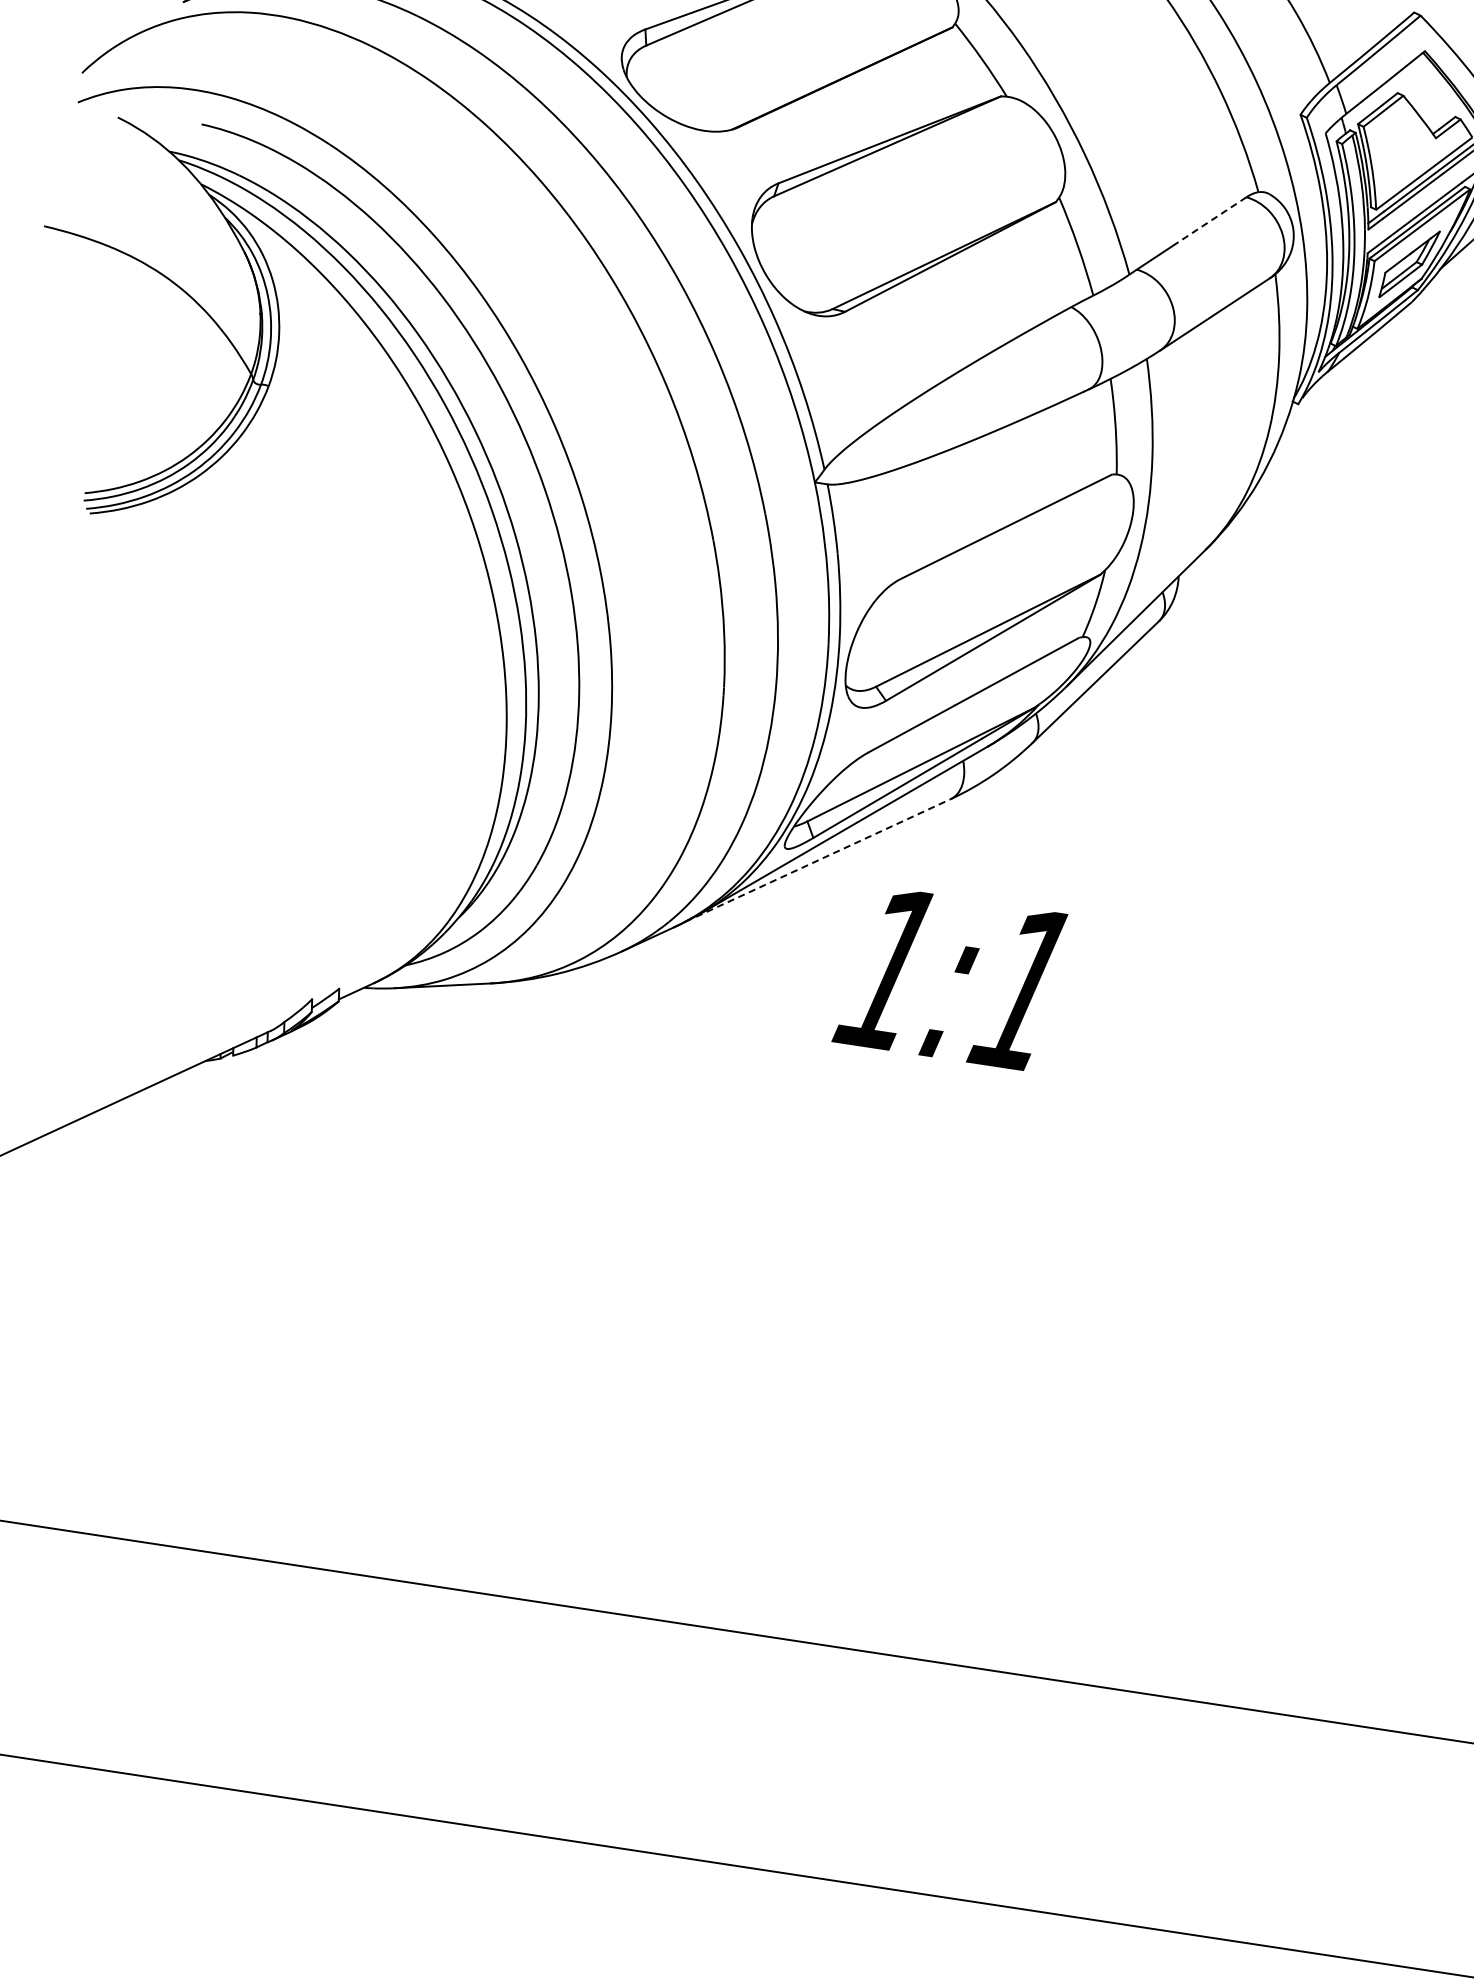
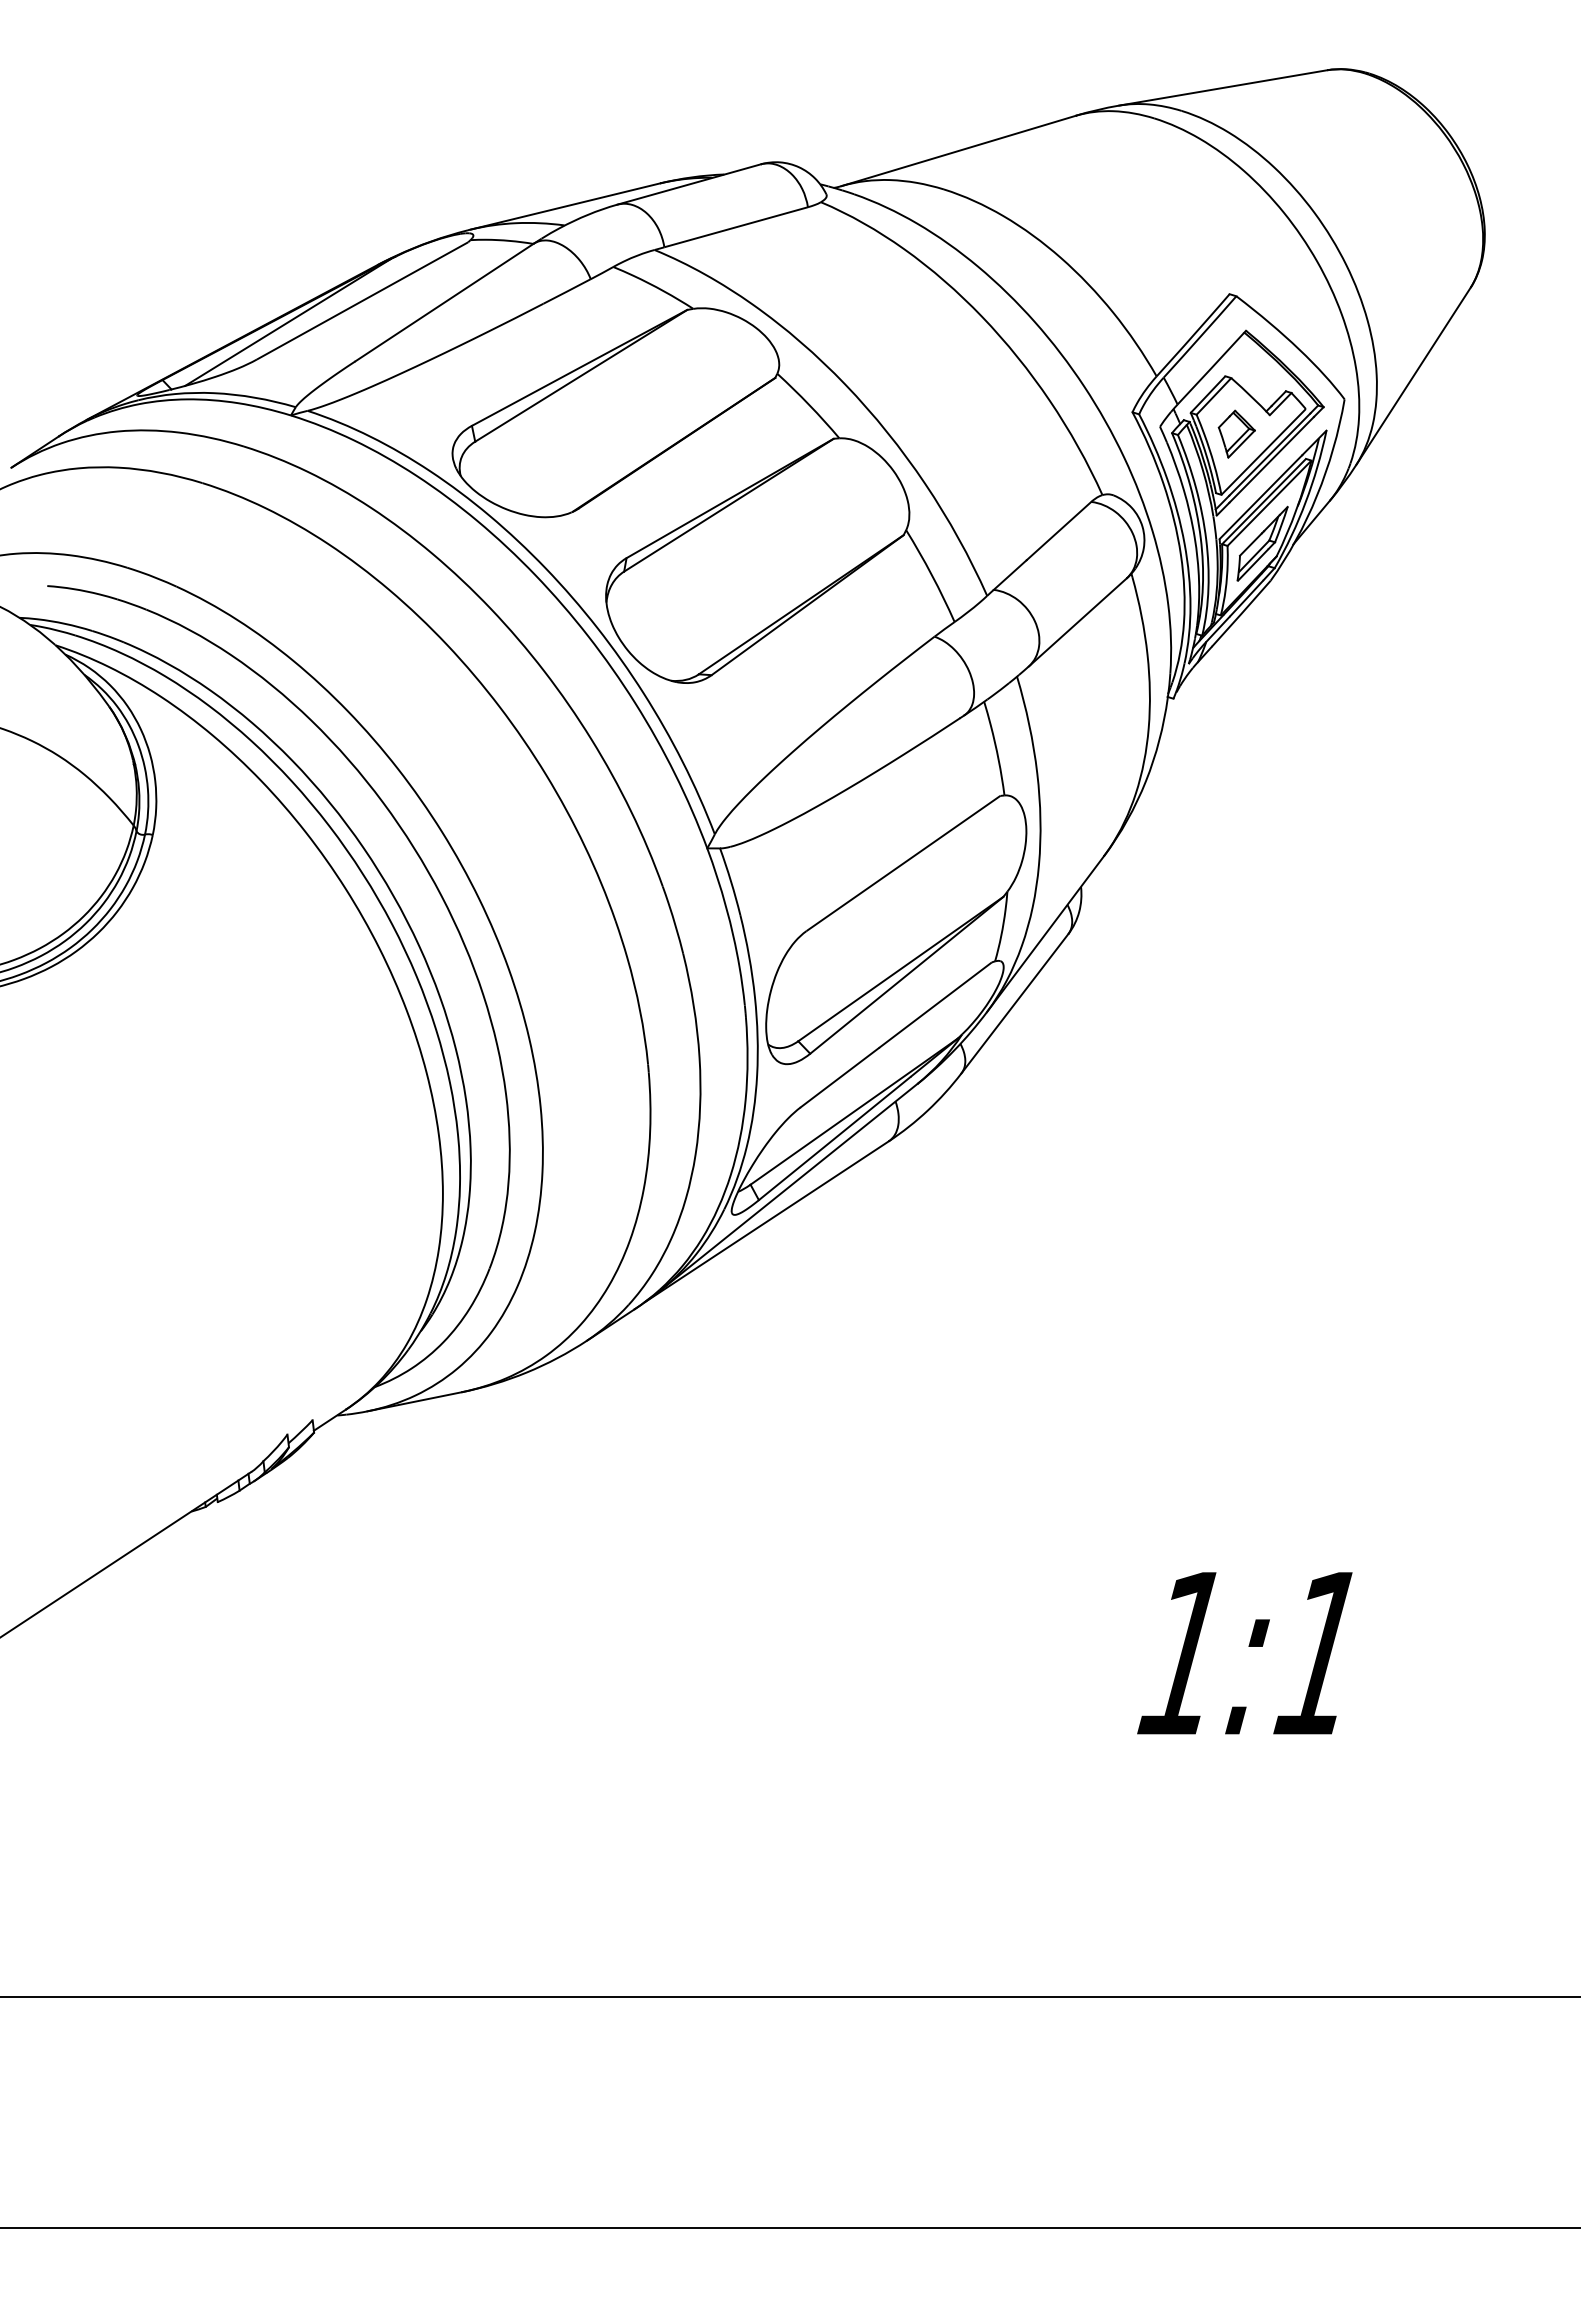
part: (1400, 151) -> (1236, 433), added
line: (1209, 221) -> (1058, 531), dashed -> solid
line: (817, 860) -> (766, 1221), dashed -> solid
text: (949, 978) -> (1244, 1653), moved

